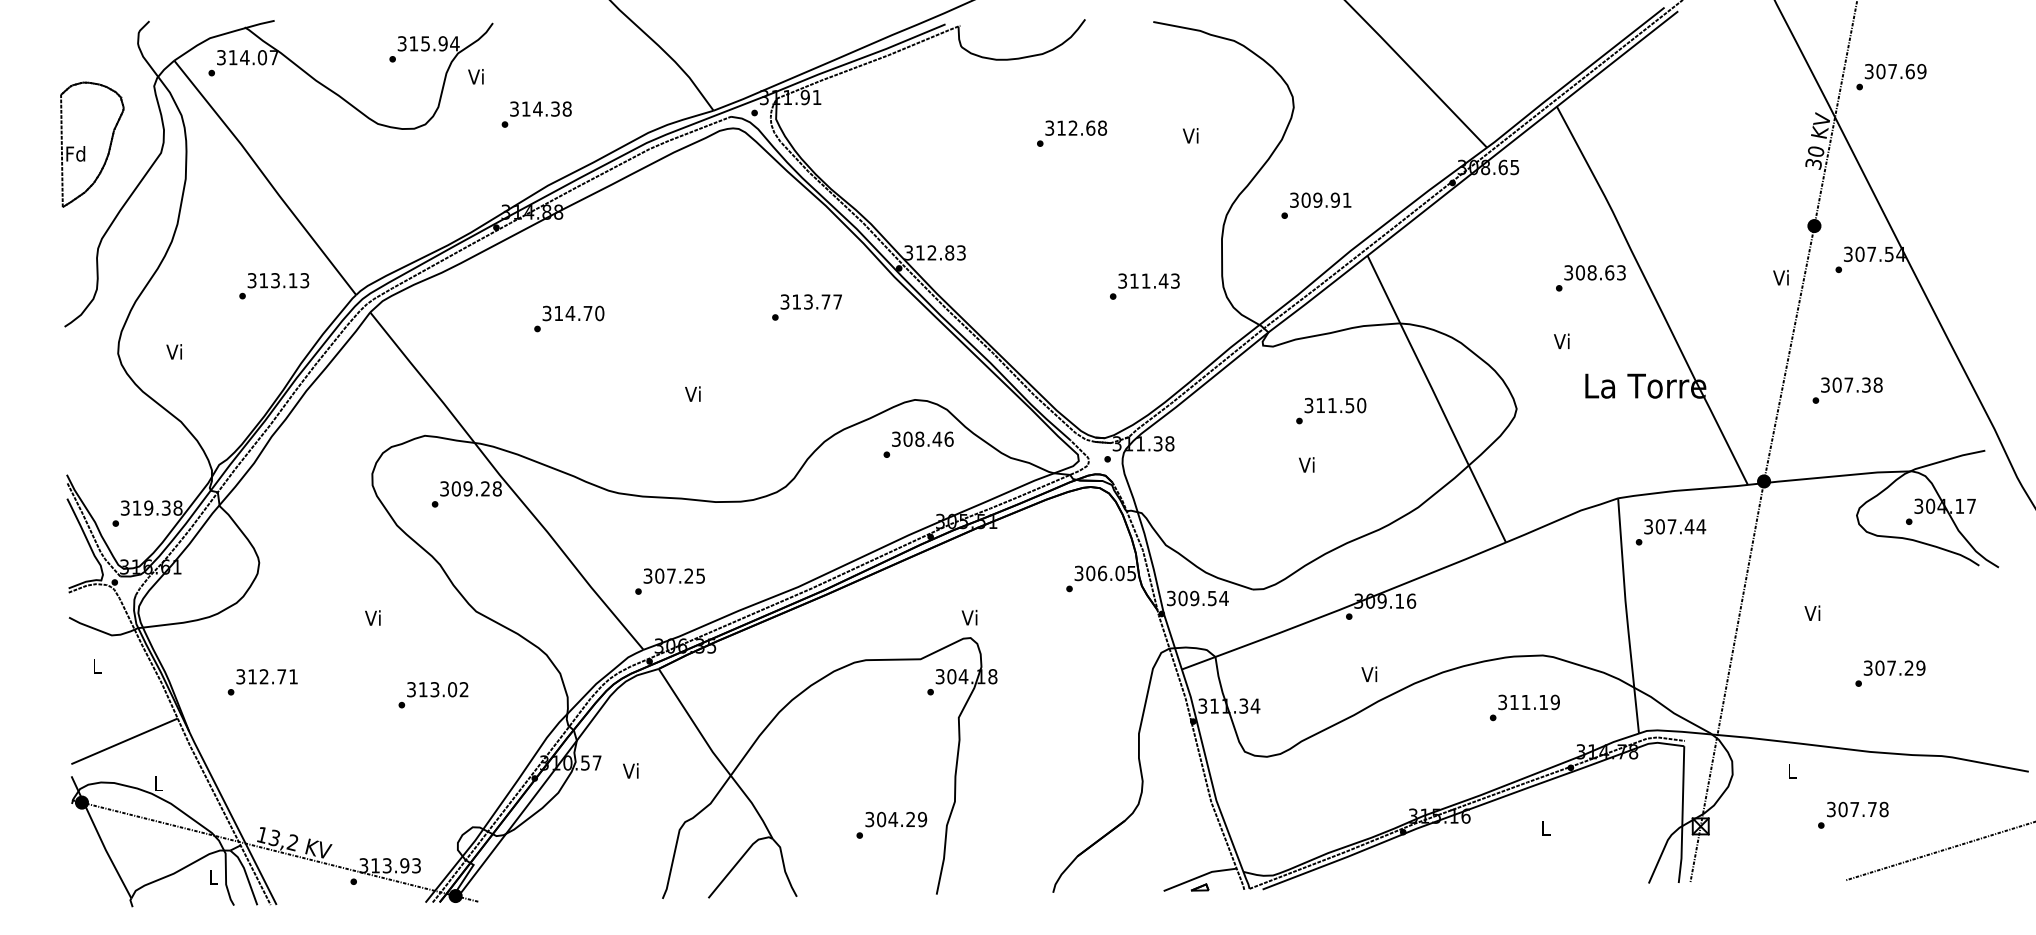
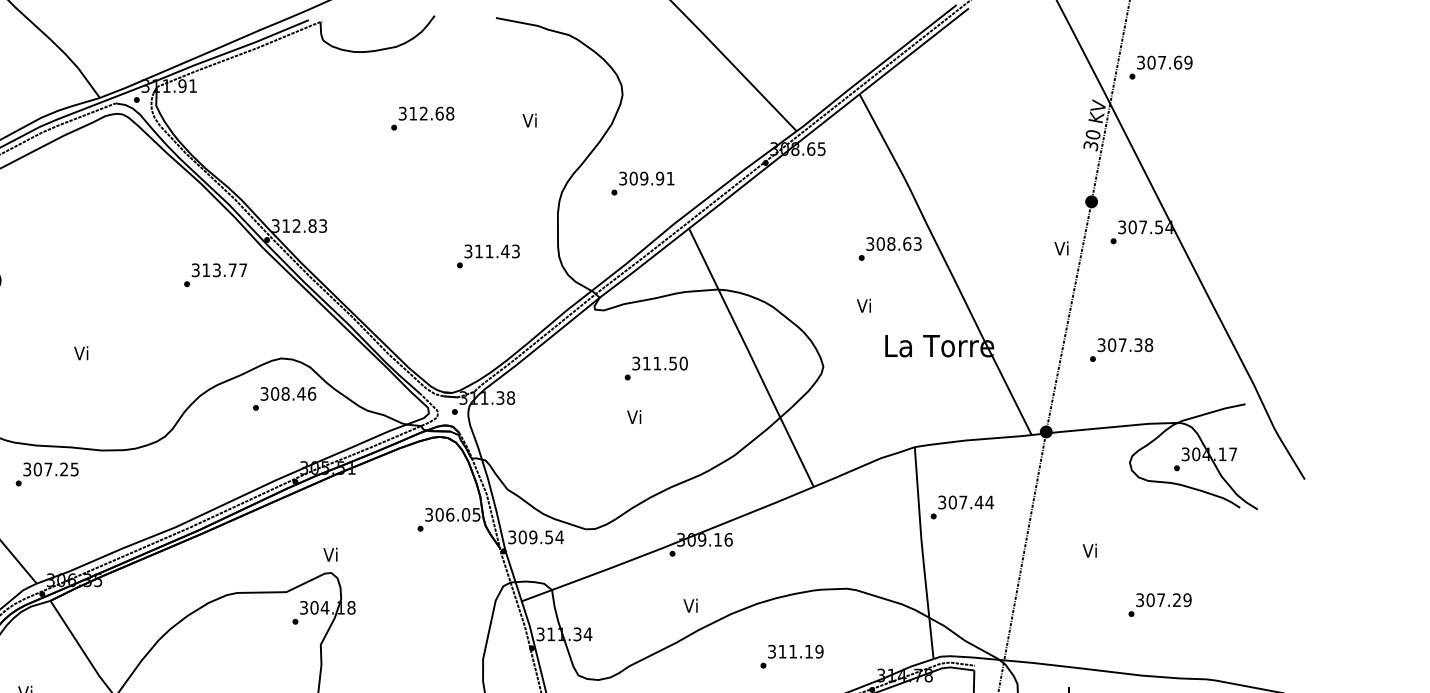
text: (806, 307) -> (215, 275), moved
text: (1670, 532) -> (961, 507), moved
text: (669, 581) -> (46, 474), moved
text: (1524, 707) -> (791, 656), moved

